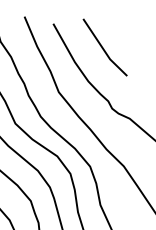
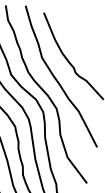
line: (102, 46) -> (74, 31), removed

